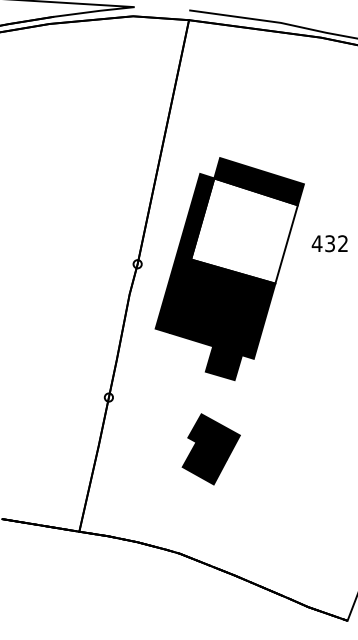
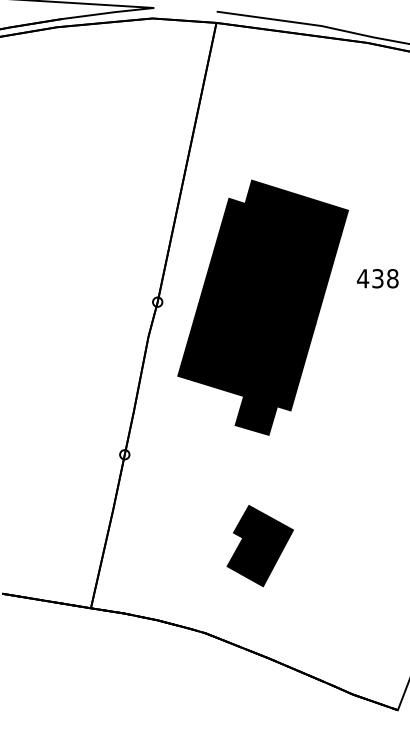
fill: (244, 230) -> (279, 263), added
text: (343, 243) -> (393, 278), 432 -> 438
part: (210, 449) -> (259, 546), moved

